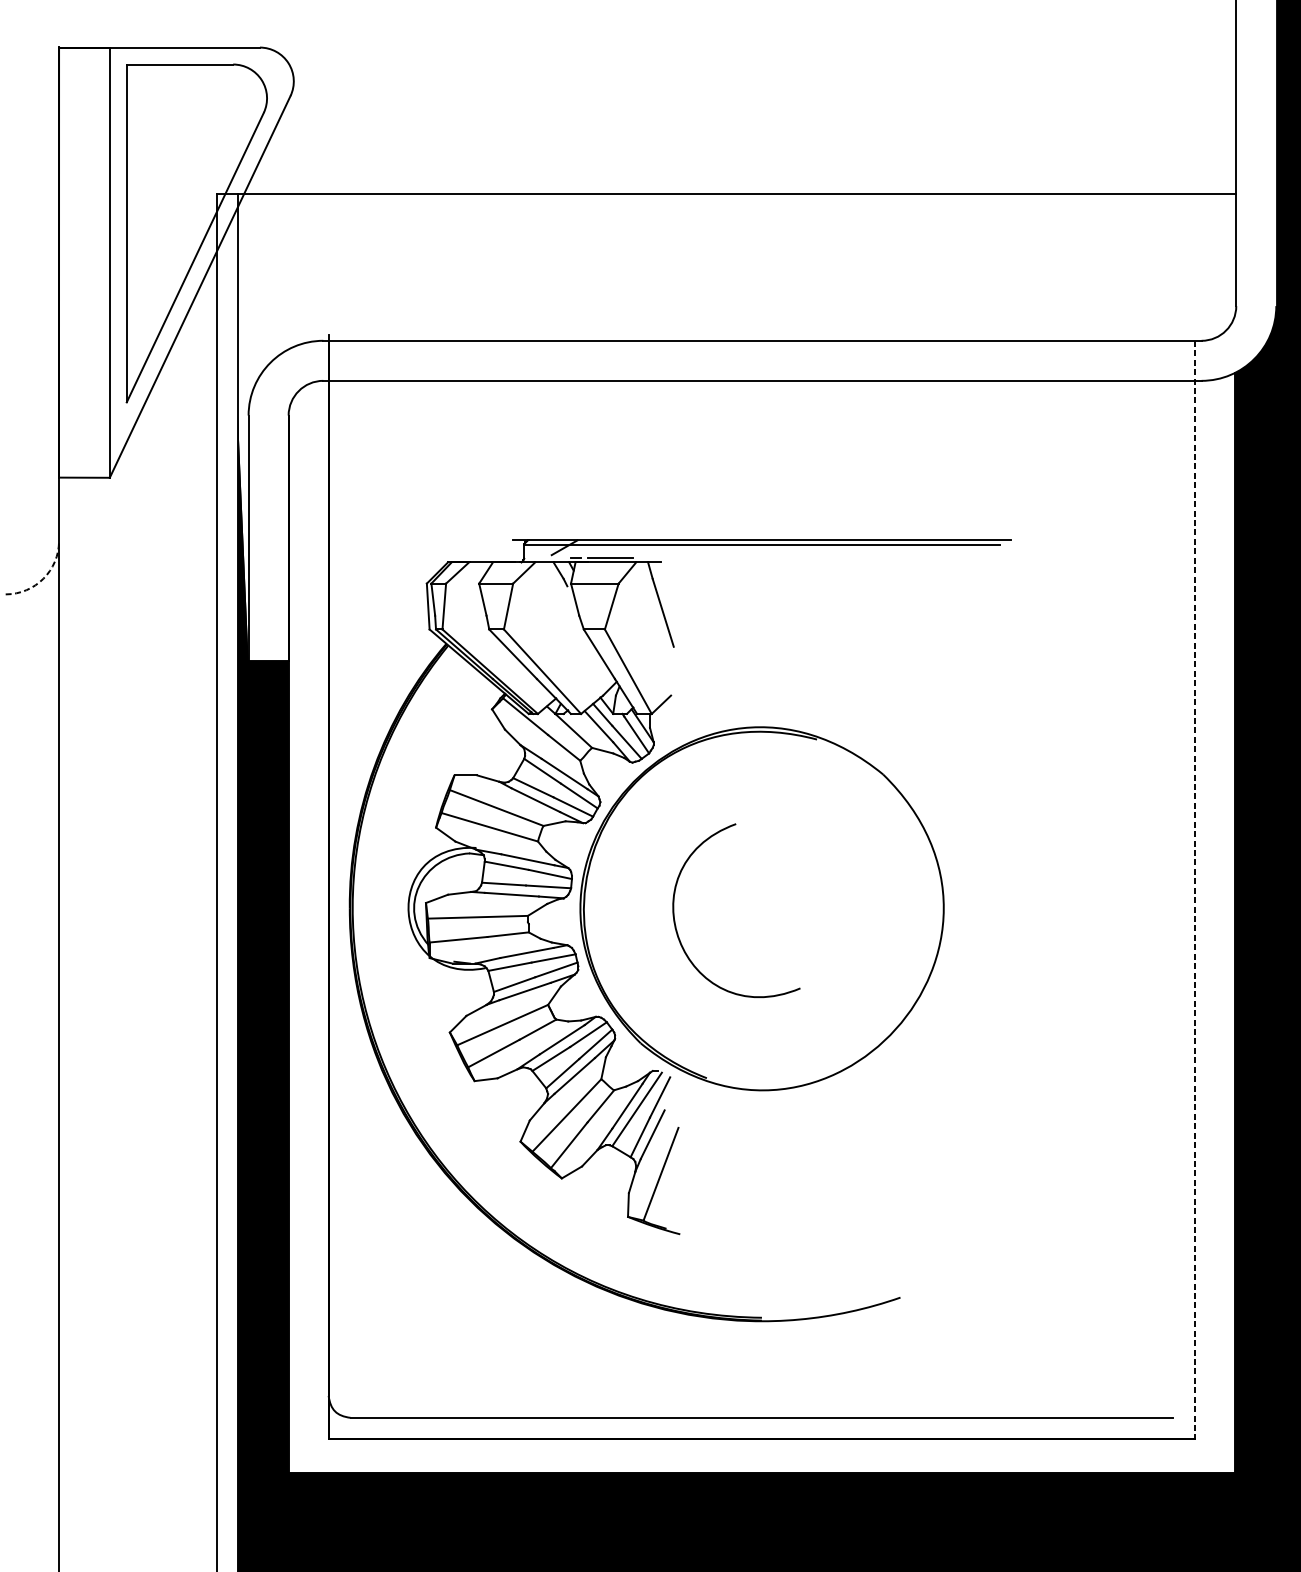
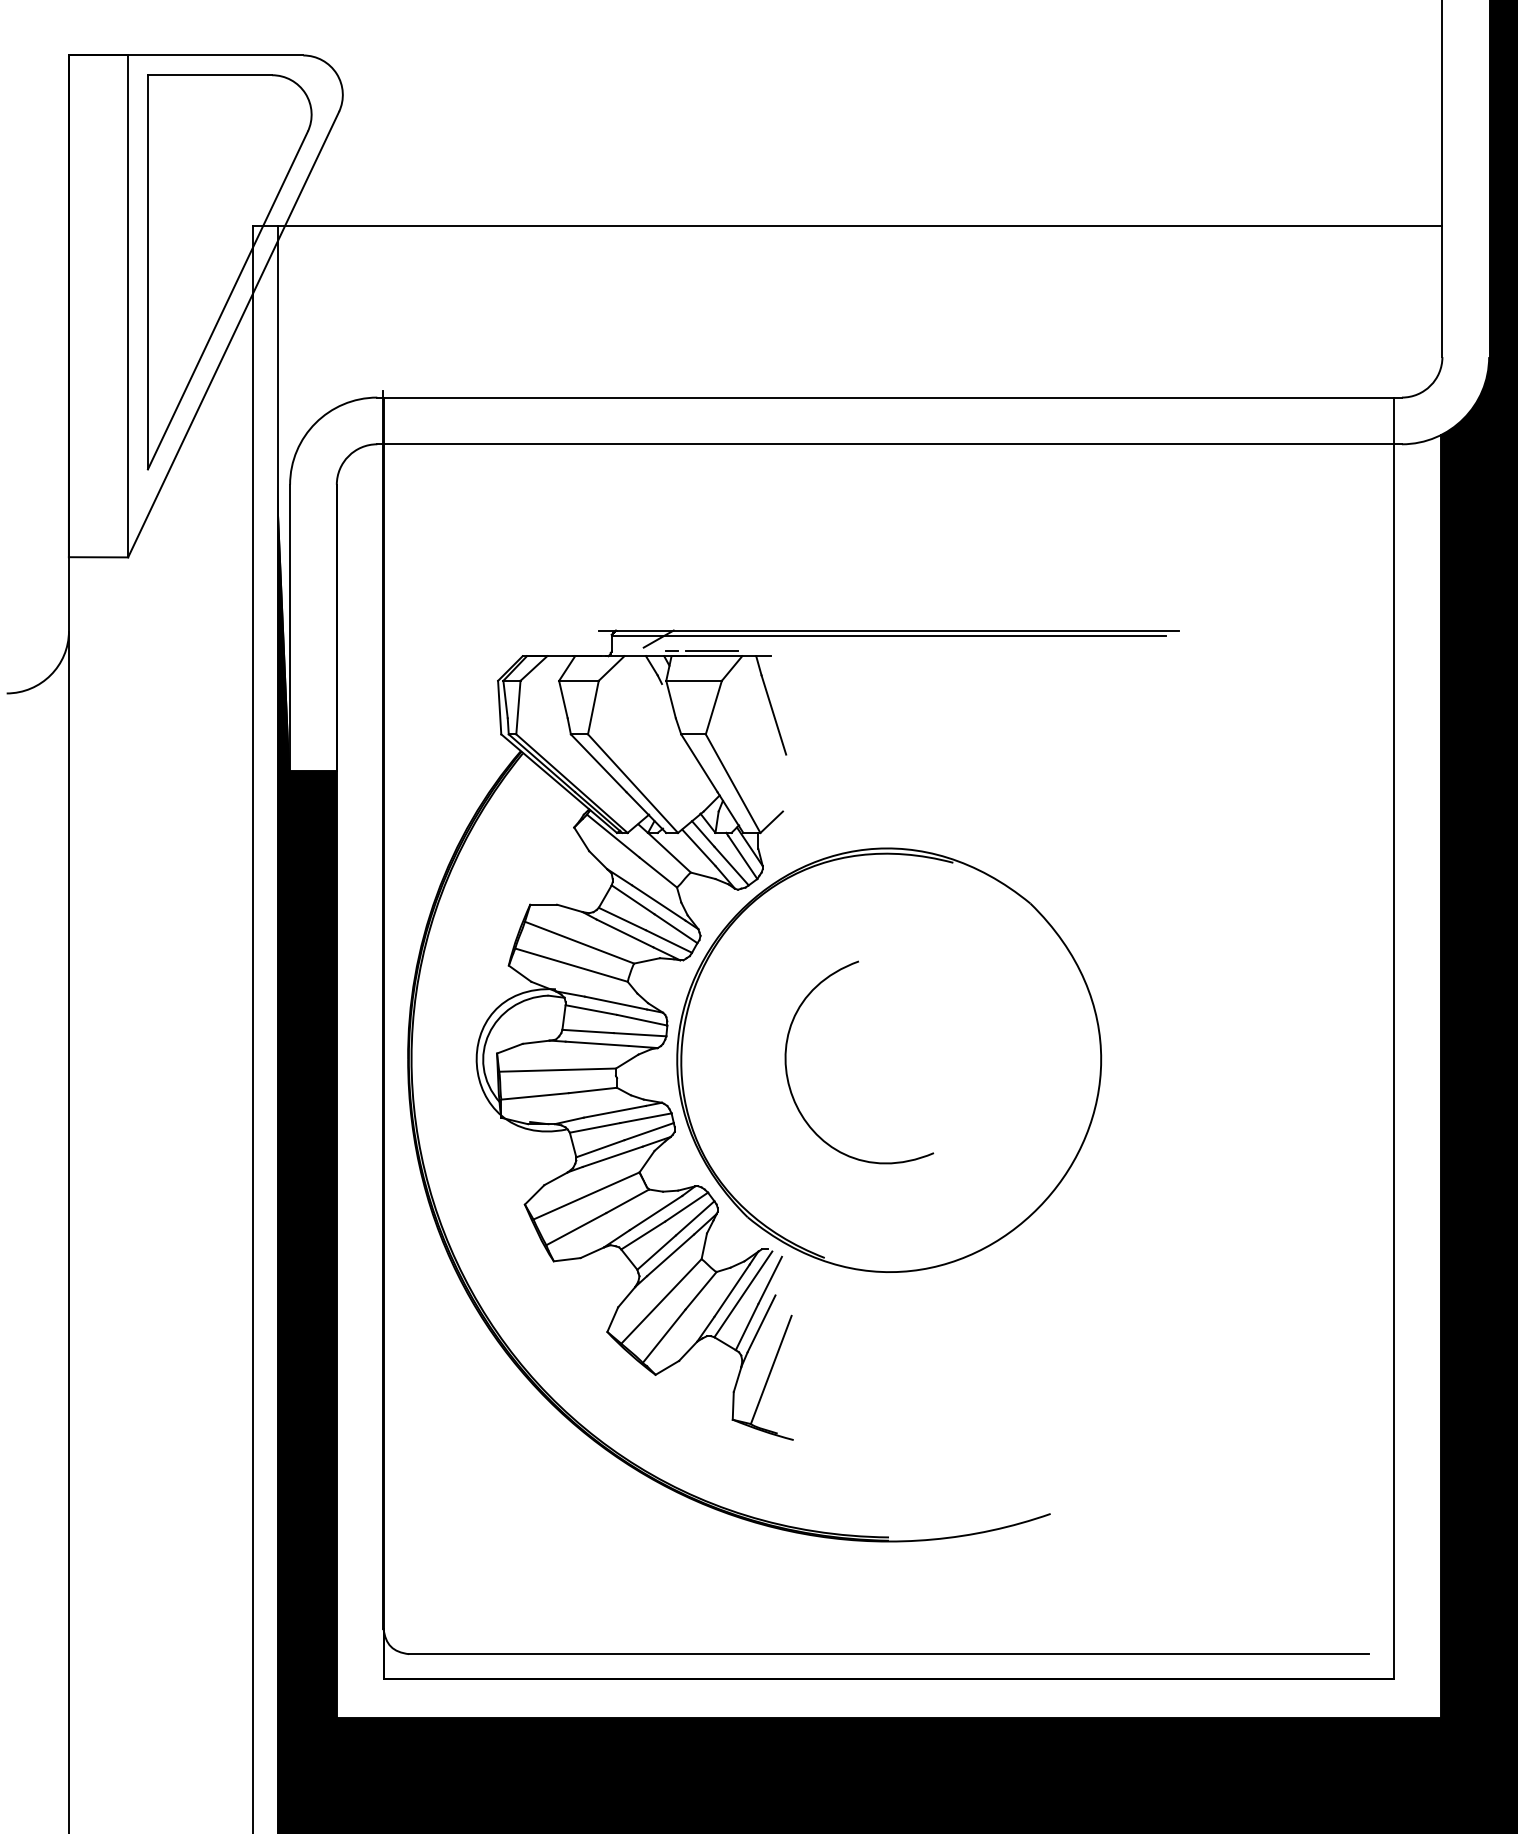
arc: (43, 579) -> (50, 675), dashed -> solid
line: (1195, 890) -> (1394, 1038), dashed -> solid

